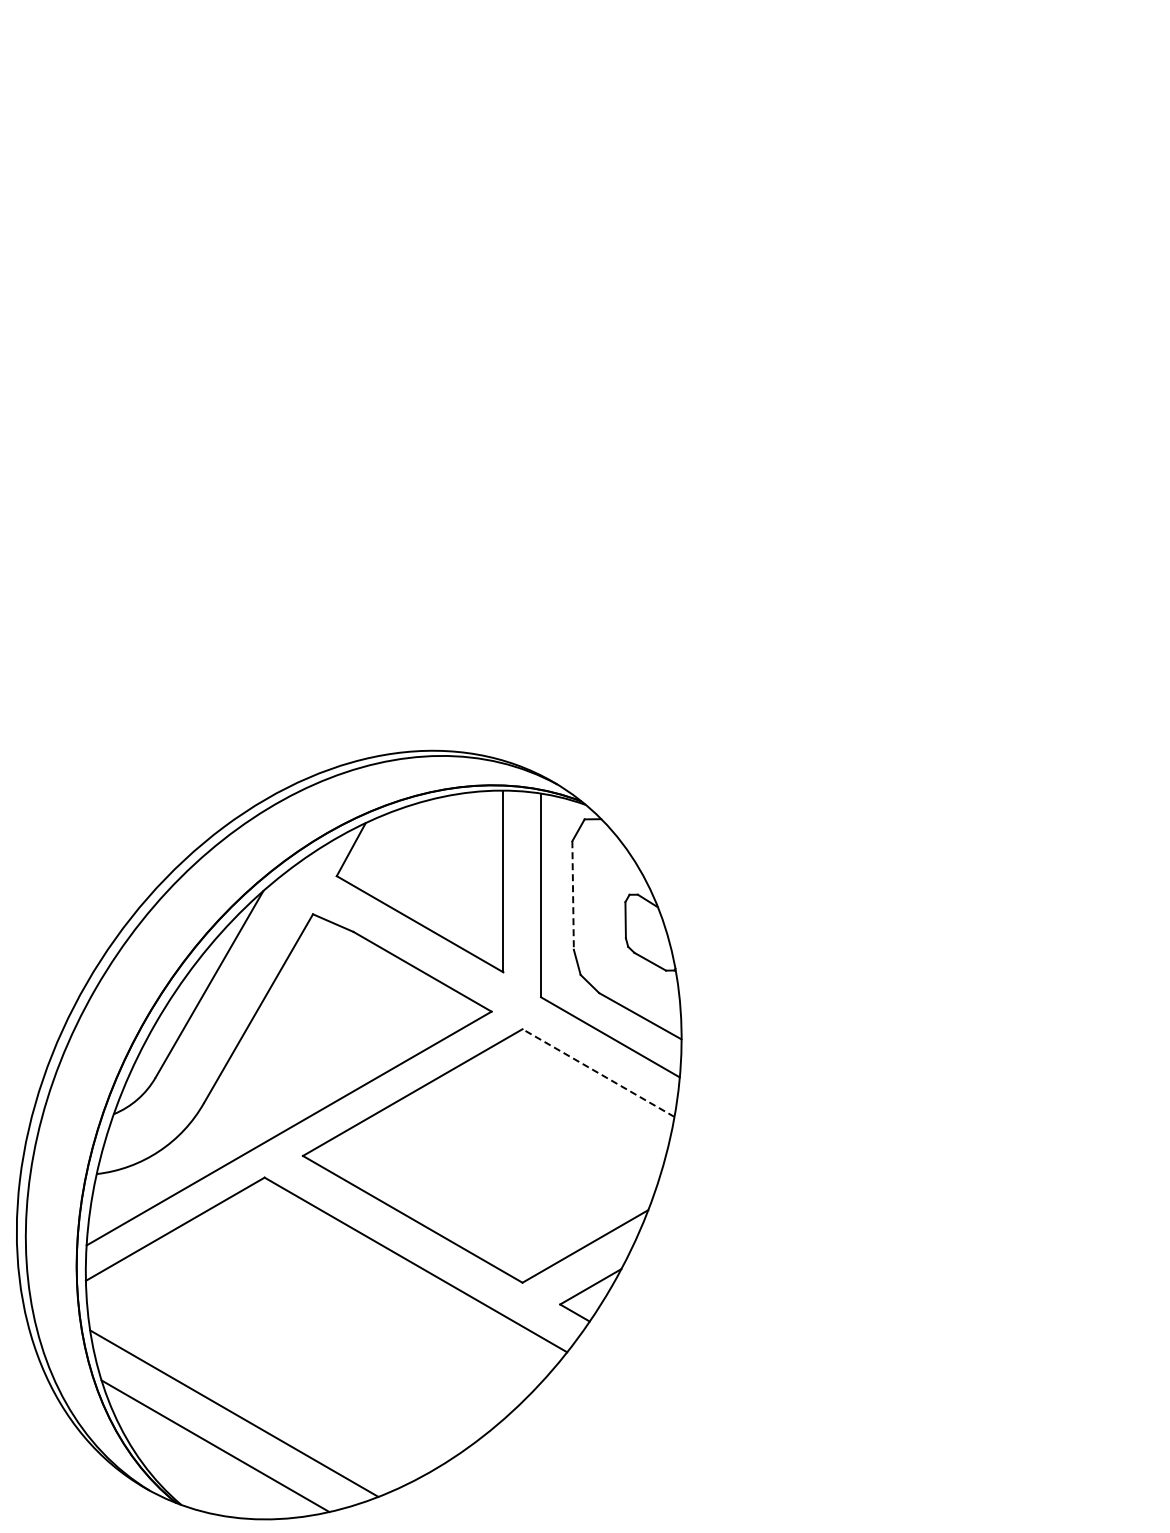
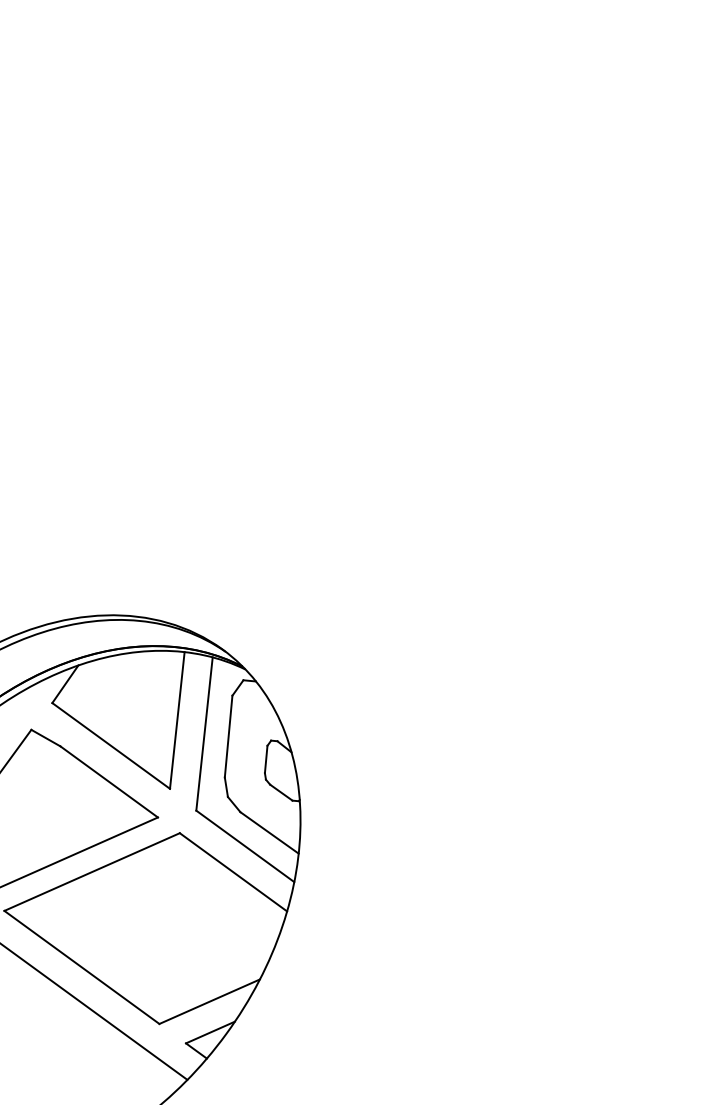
line: (573, 895) -> (228, 736), dashed -> solid
line: (598, 1073) -> (233, 872), dashed -> solid

